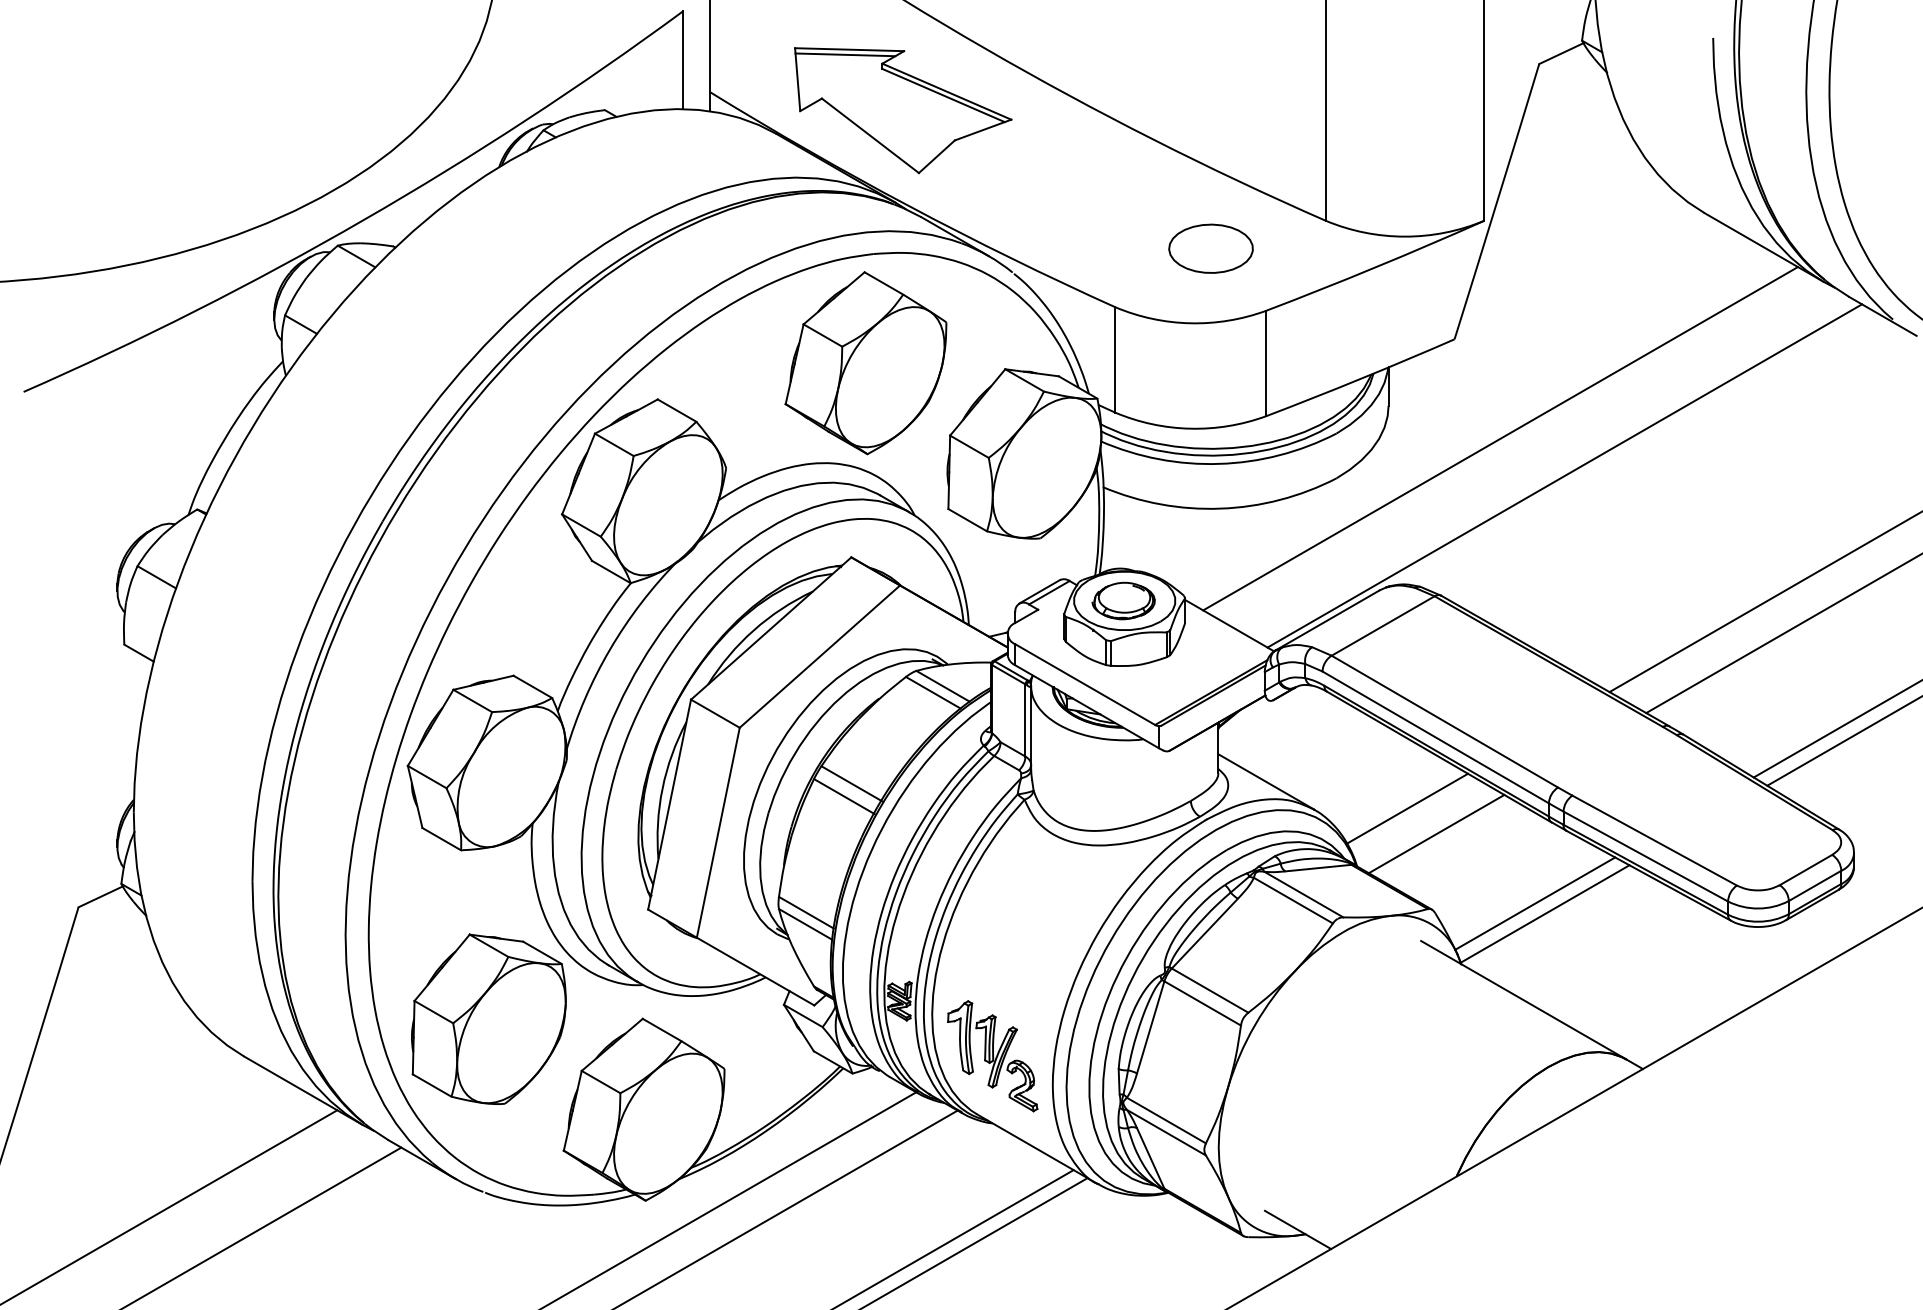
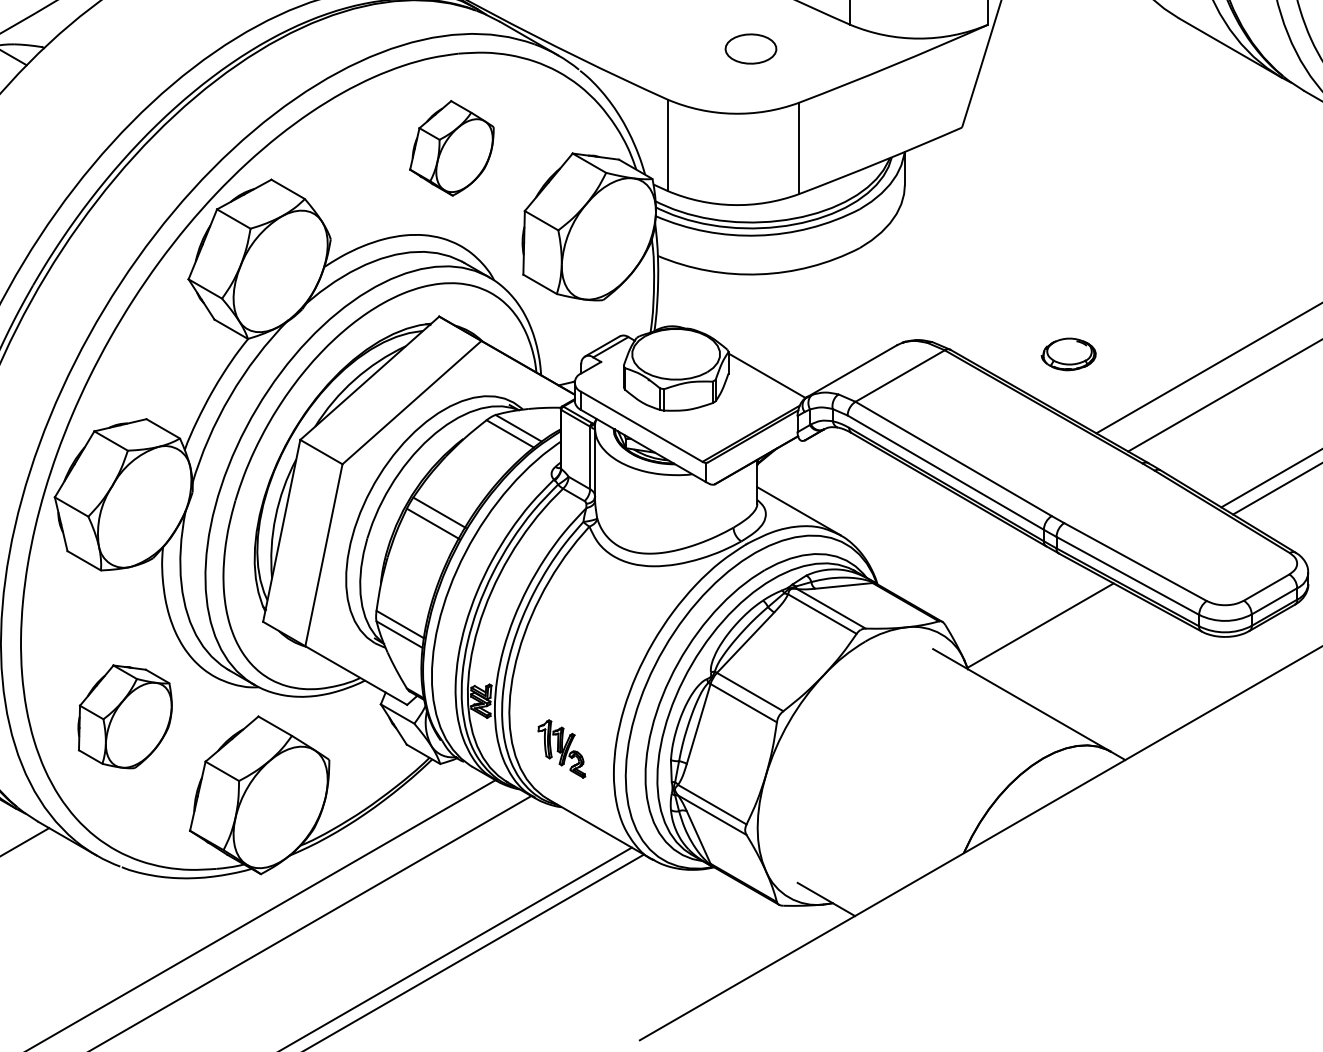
part: (1210, 248) -> (750, 48), size x0.7
part: (865, 363) -> (451, 148), size x0.6
line: (1500, 438) -> (1001, 213), removed
line: (1564, 475) -> (1057, 245), removed
part: (1123, 600) -> (1068, 353), moved
line: (1407, 808) -> (921, 534), removed
line: (1436, 833) -> (946, 555), removed
line: (1535, 903) -> (1032, 616), removed
part: (488, 1018) -> (124, 716), size x0.7
part: (992, 1056) -> (561, 749), size x0.6

